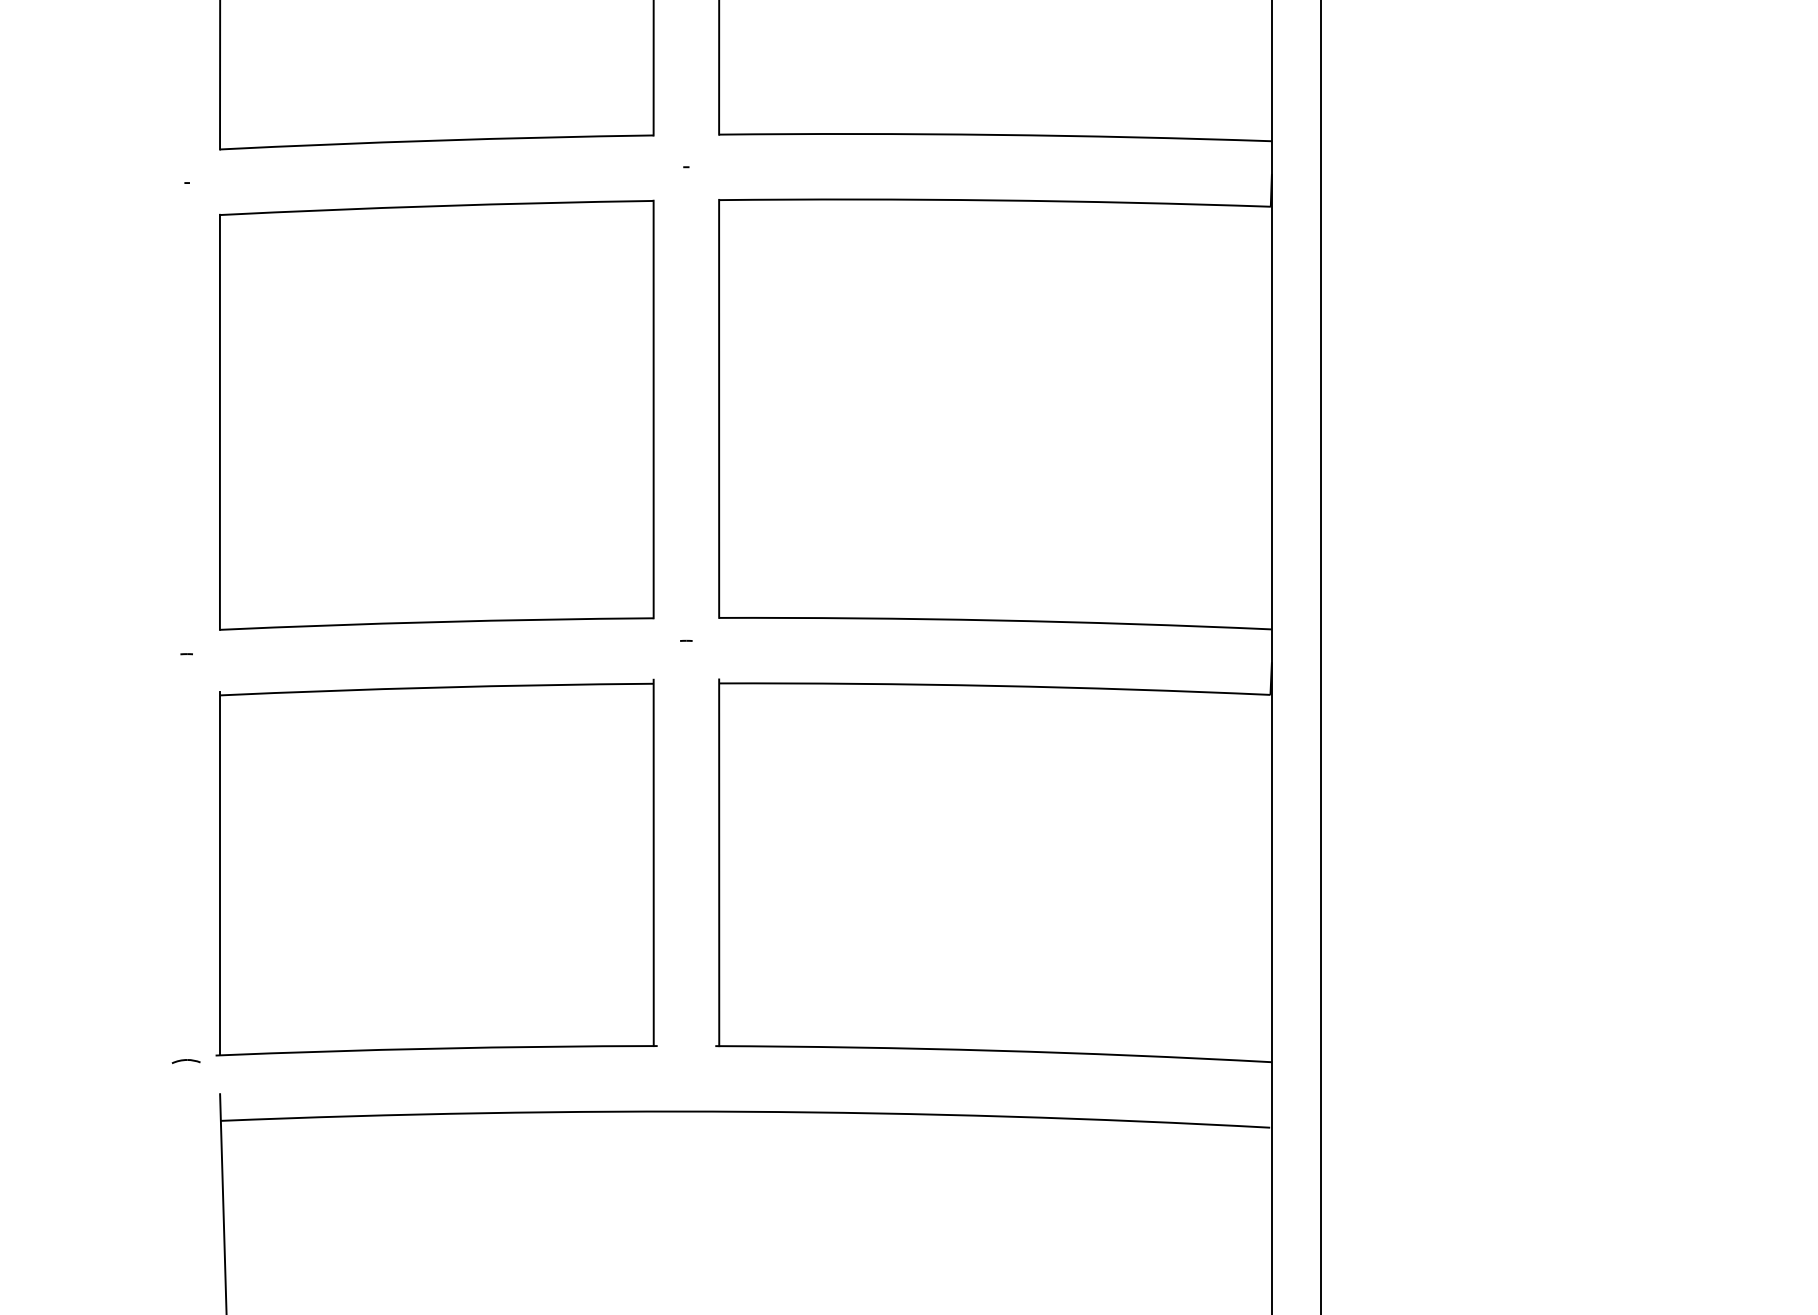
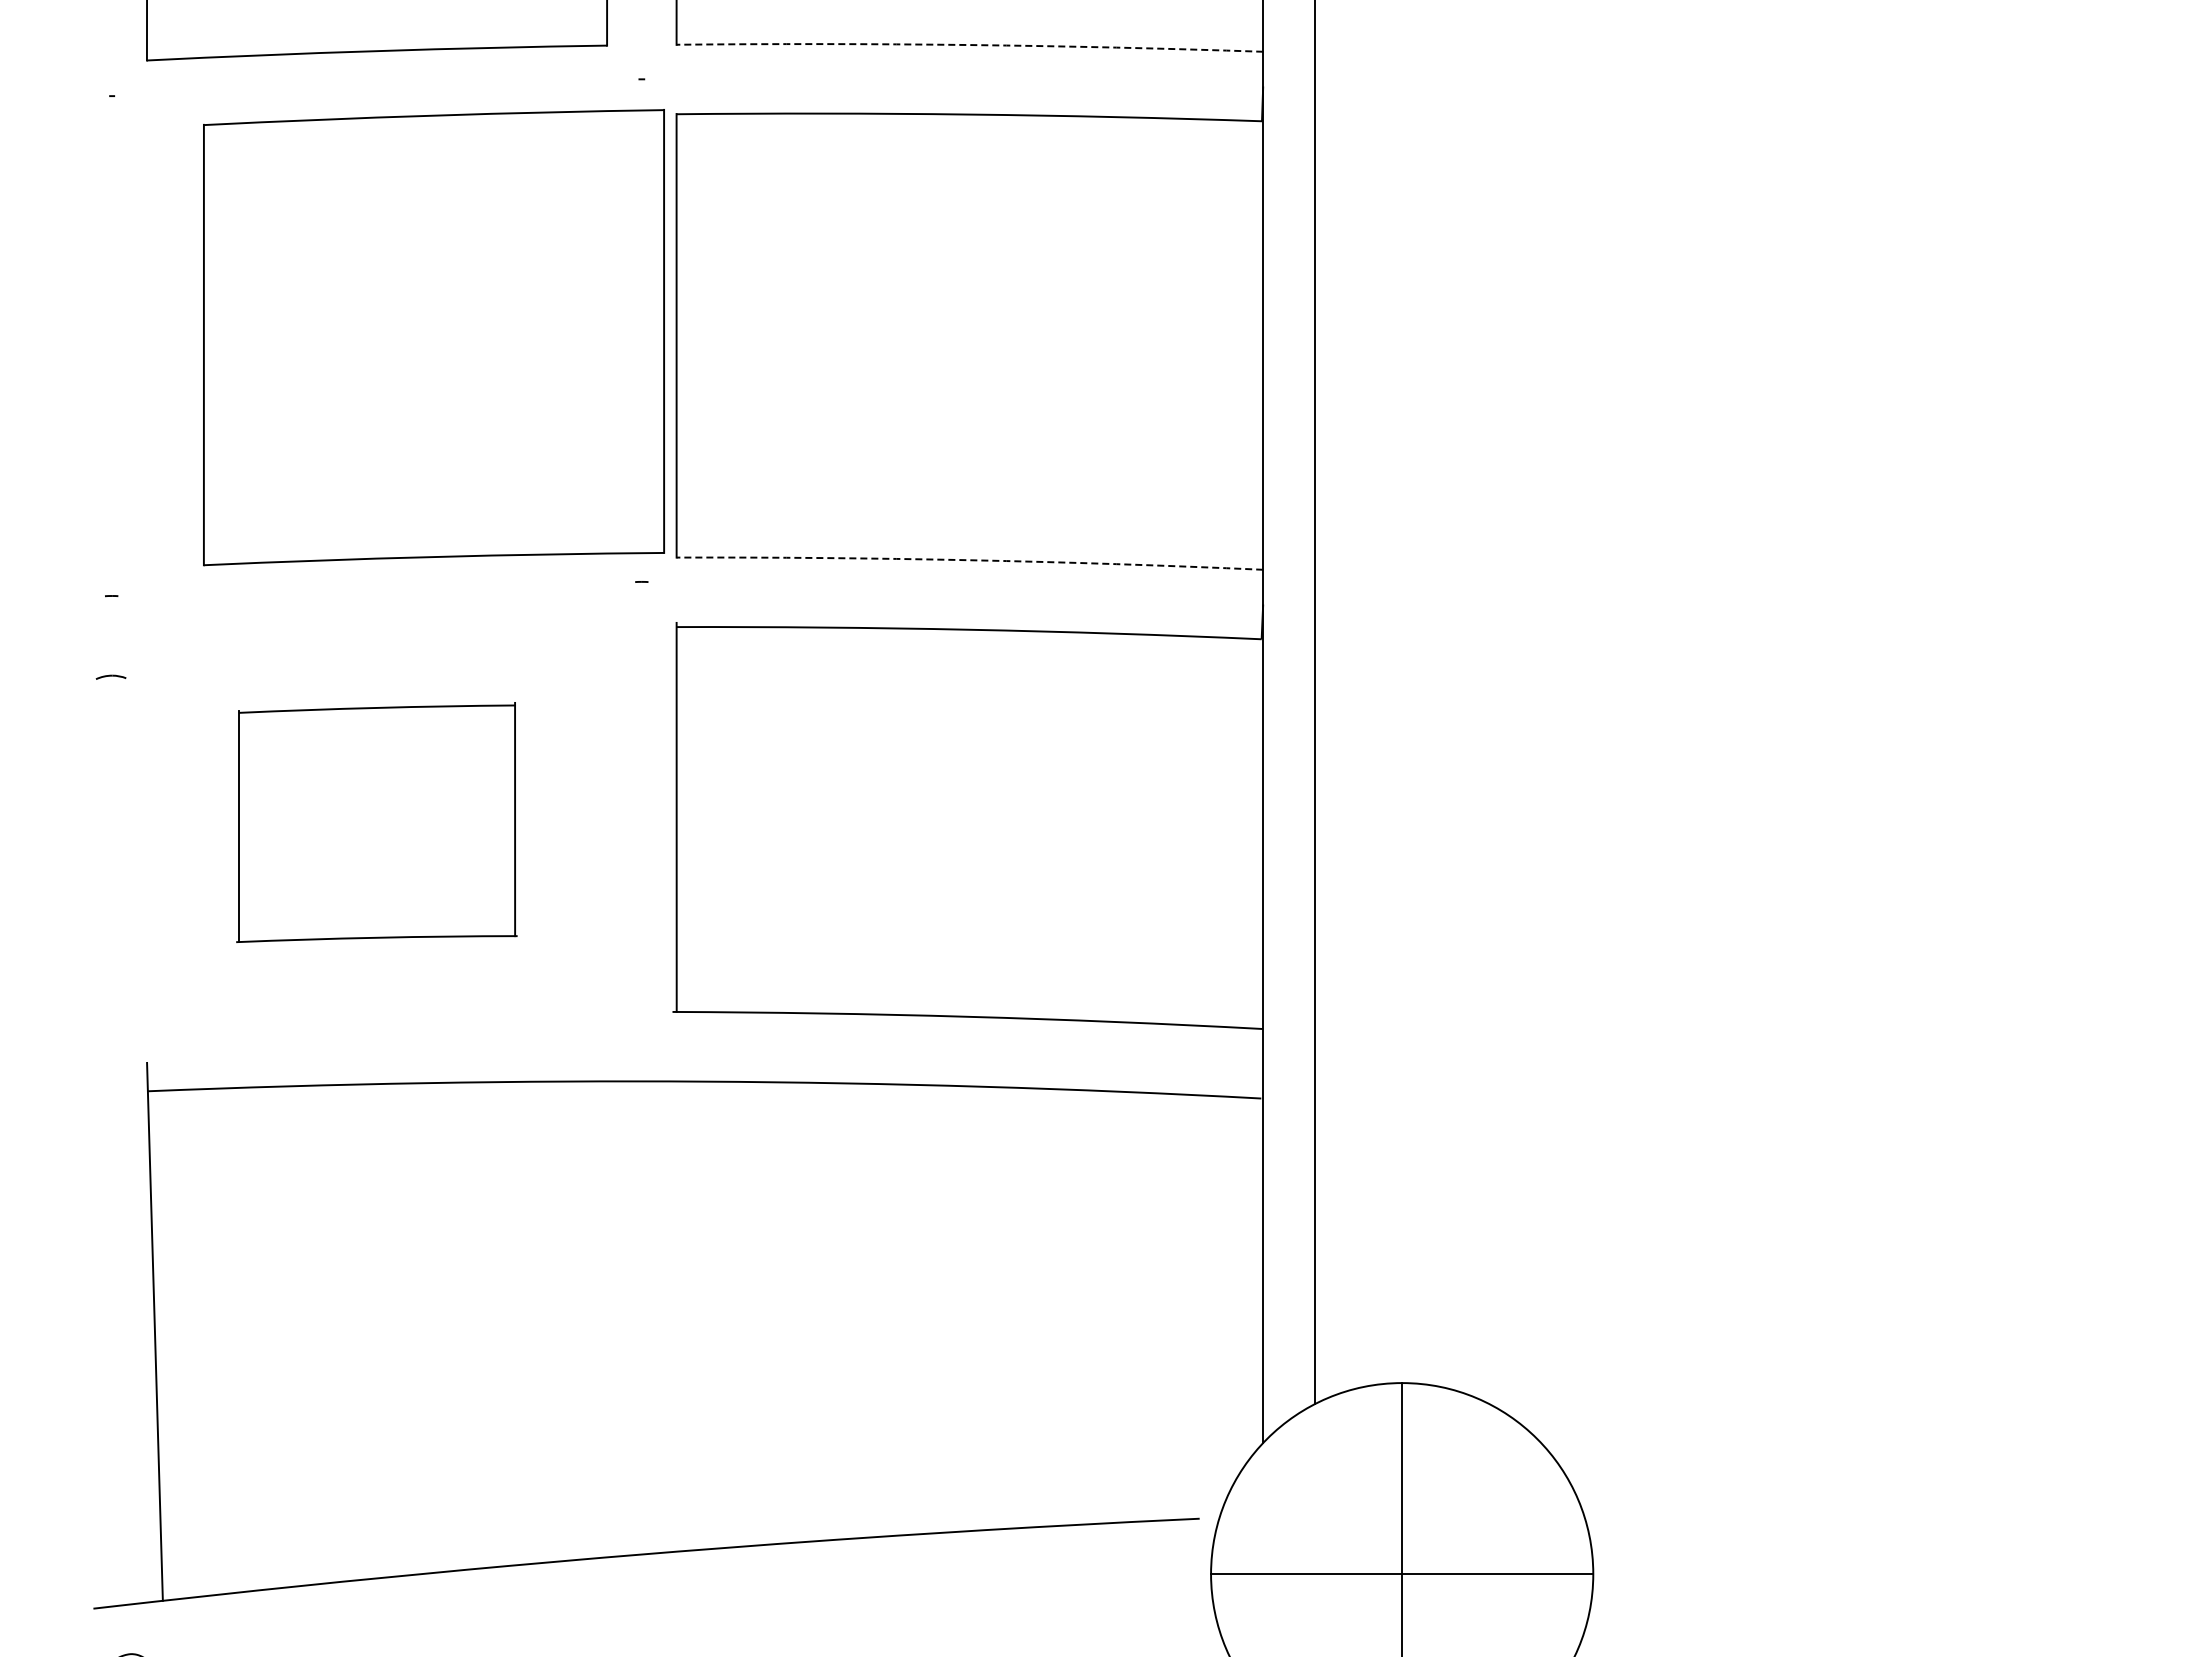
arc: (995, 135) -> (969, 45), solid -> dashed
part: (436, 415) -> (433, 337), moved
arc: (995, 620) -> (969, 560), solid -> dashed
part: (436, 867) -> (376, 822), size x0.6
part: (185, 1060) -> (110, 676), moved

